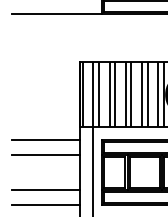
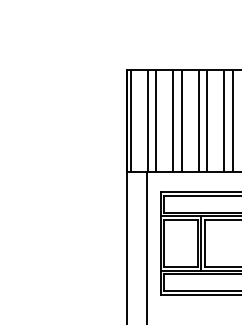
line: (46, 139) -> (73, 191), removed
line: (46, 155) -> (73, 216), removed
line: (46, 189) -> (73, 270), removed
line: (46, 204) -> (73, 294), removed

